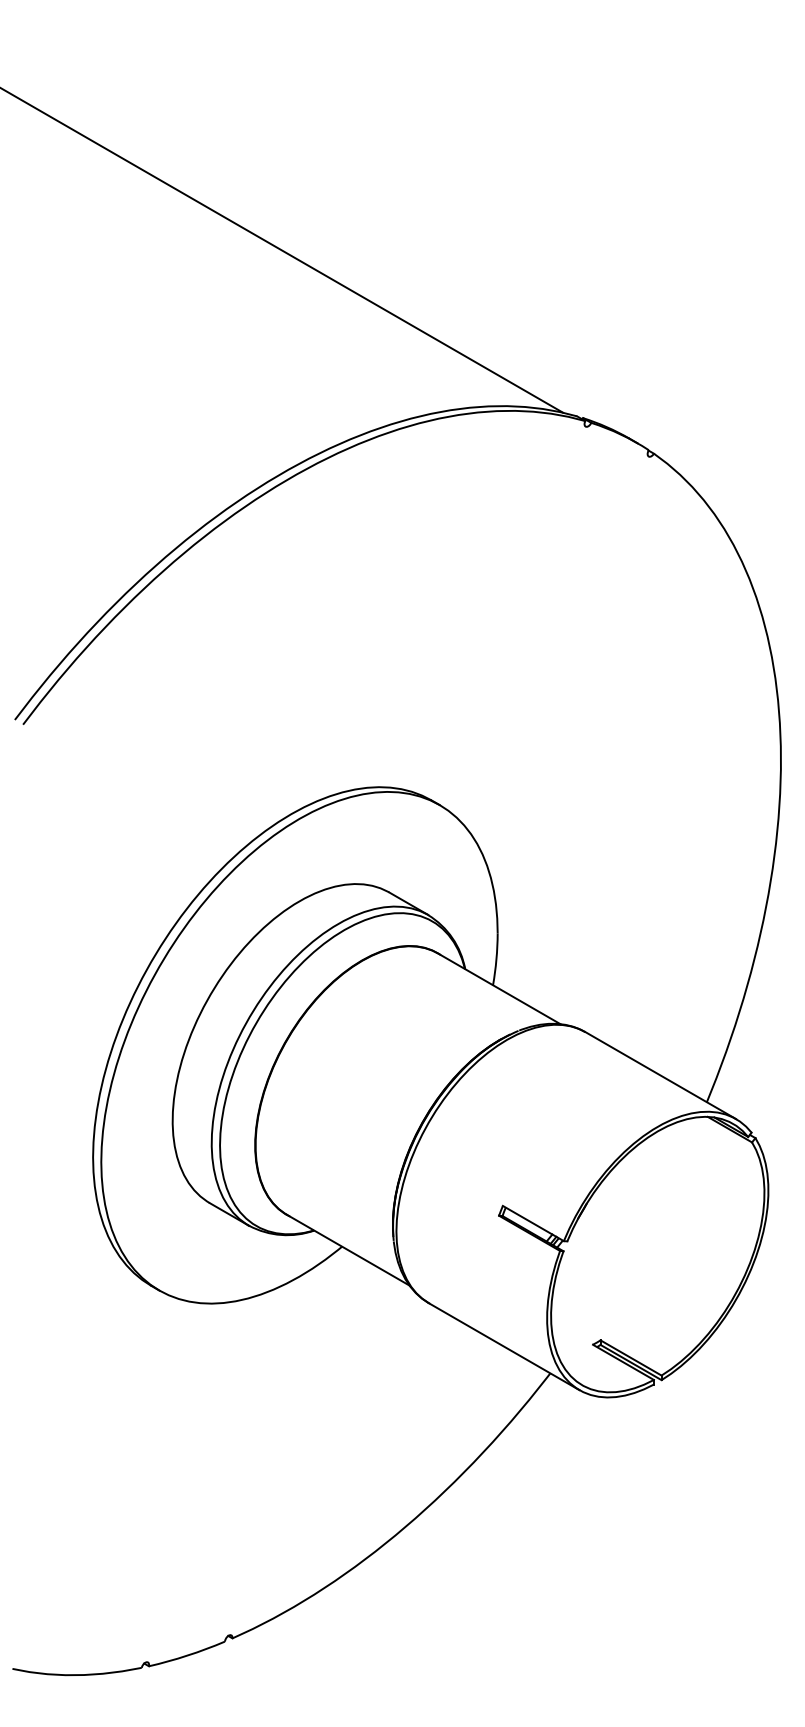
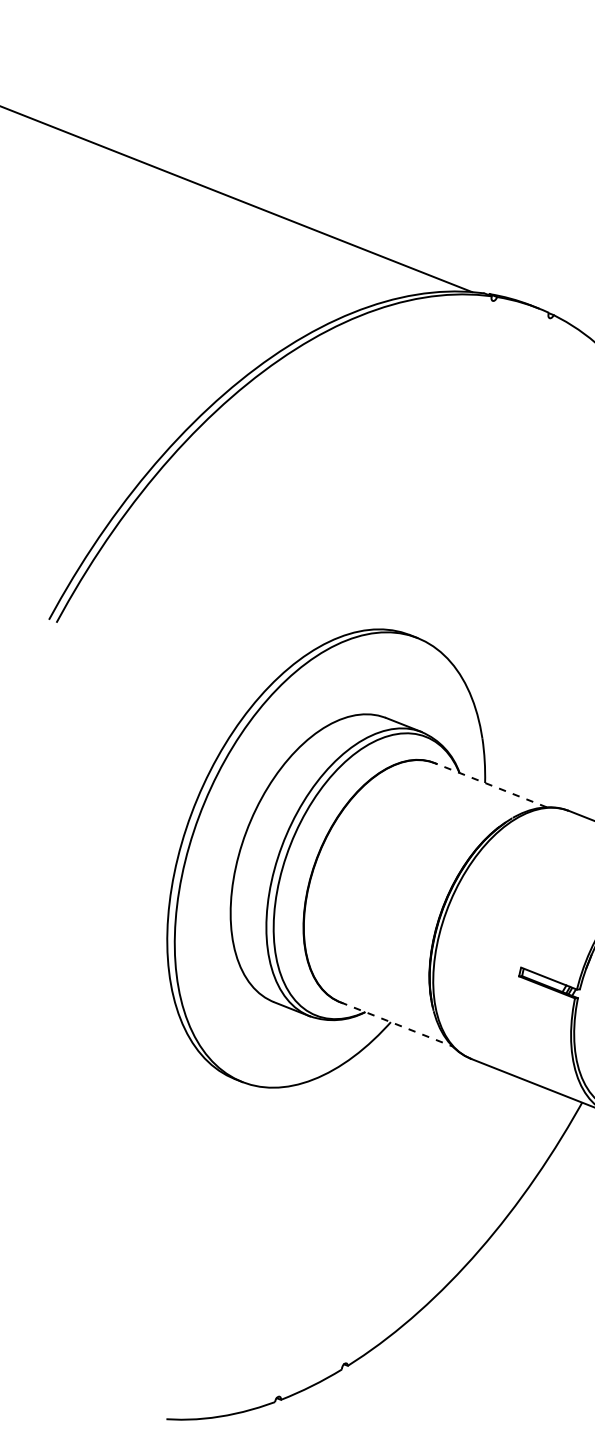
line: (499, 988) -> (490, 784), solid -> dashed
line: (348, 1250) -> (396, 1024), solid -> dashed

